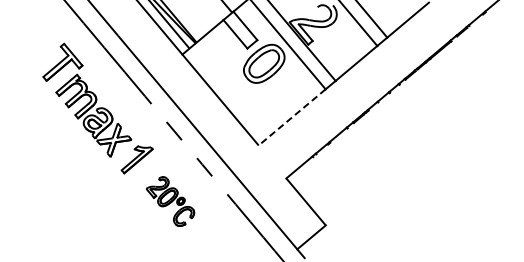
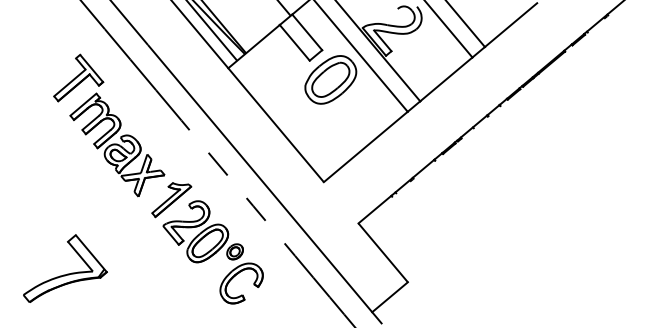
line: (292, 117) -> (366, 147), dashed -> solid
part: (170, 201) -> (213, 252), size x1.67
part: (52, 214) -> (65, 268), added

